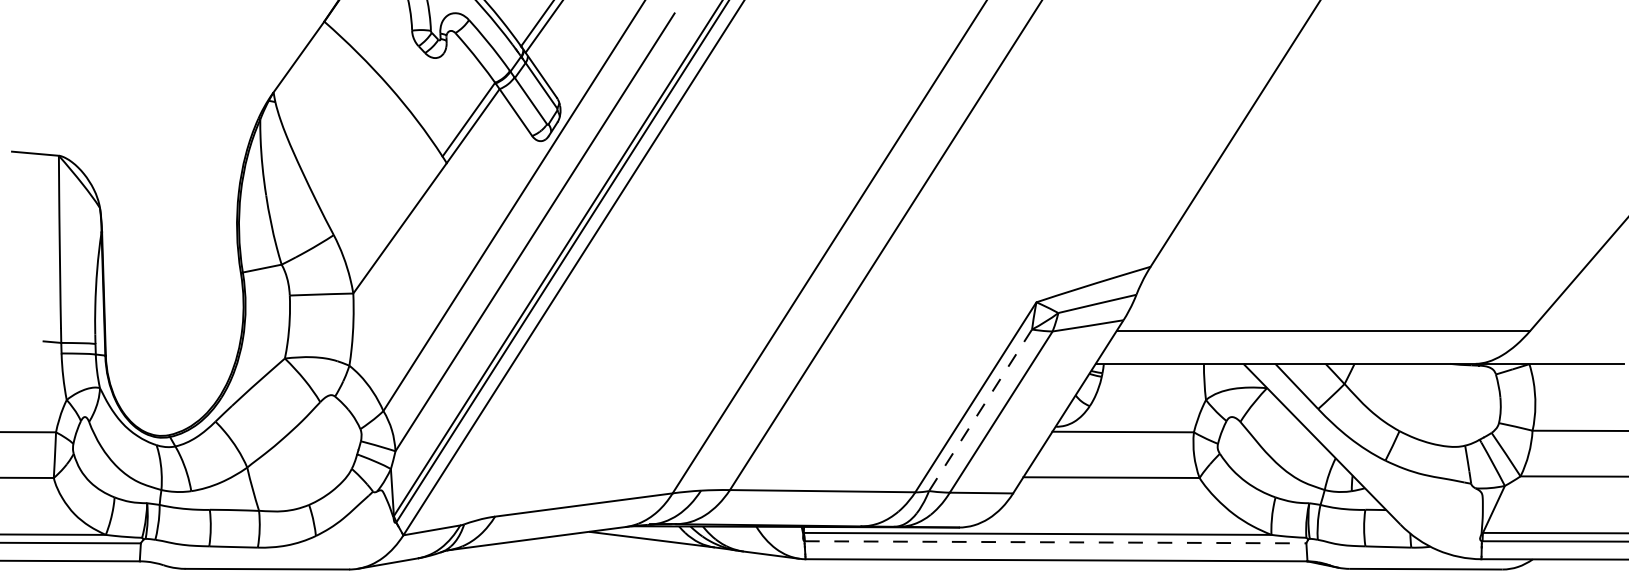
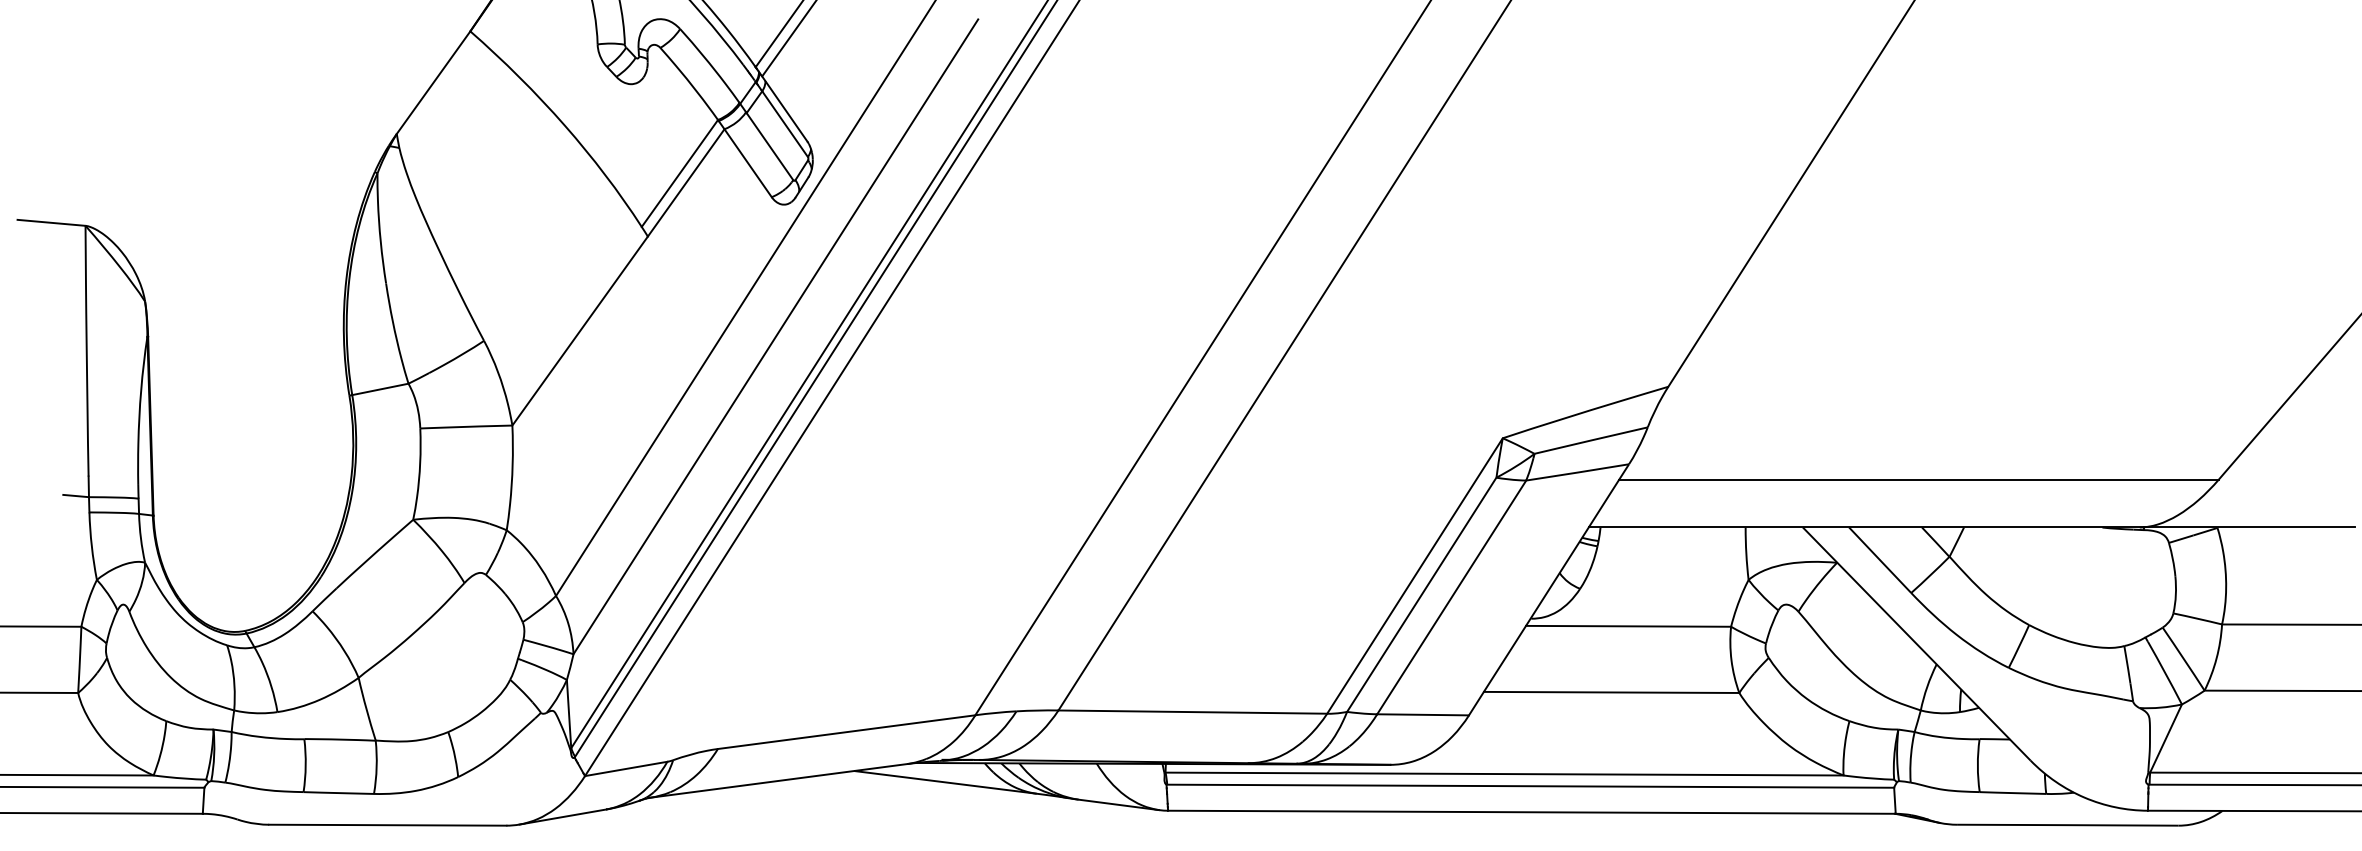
line: (980, 410) -> (1421, 595), dashed -> solid
line: (1055, 542) -> (1530, 786), dashed -> solid

